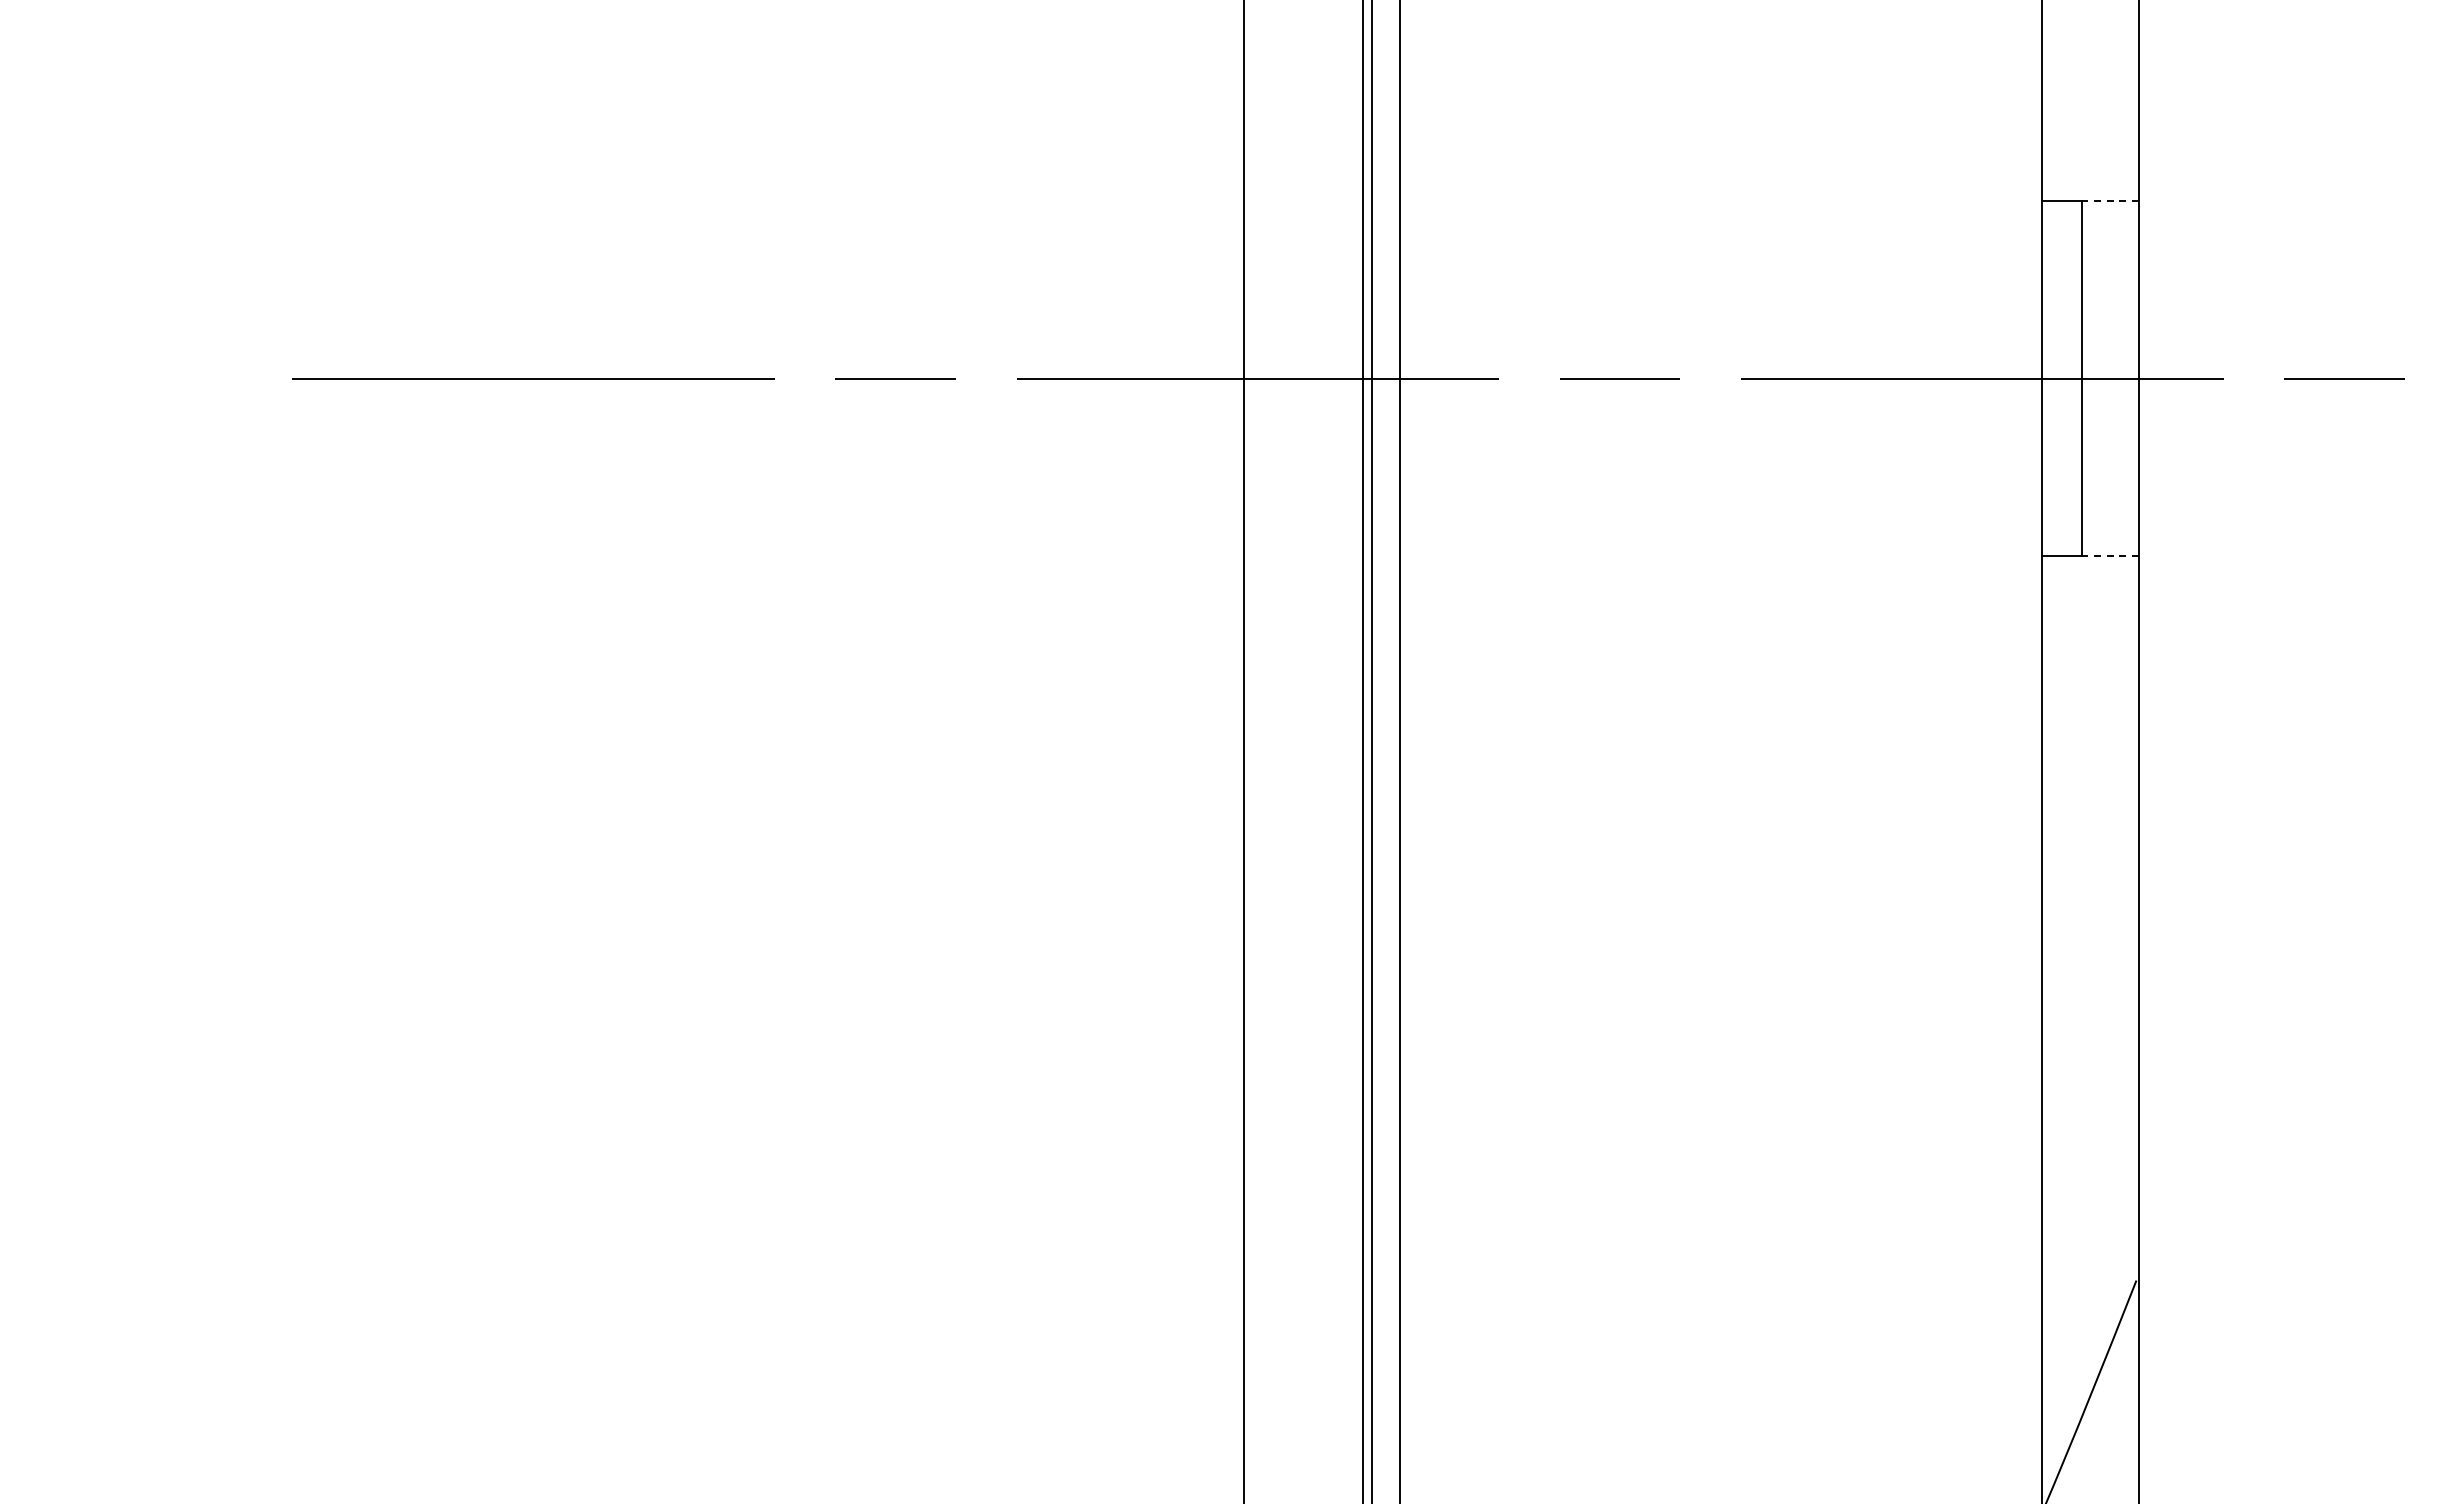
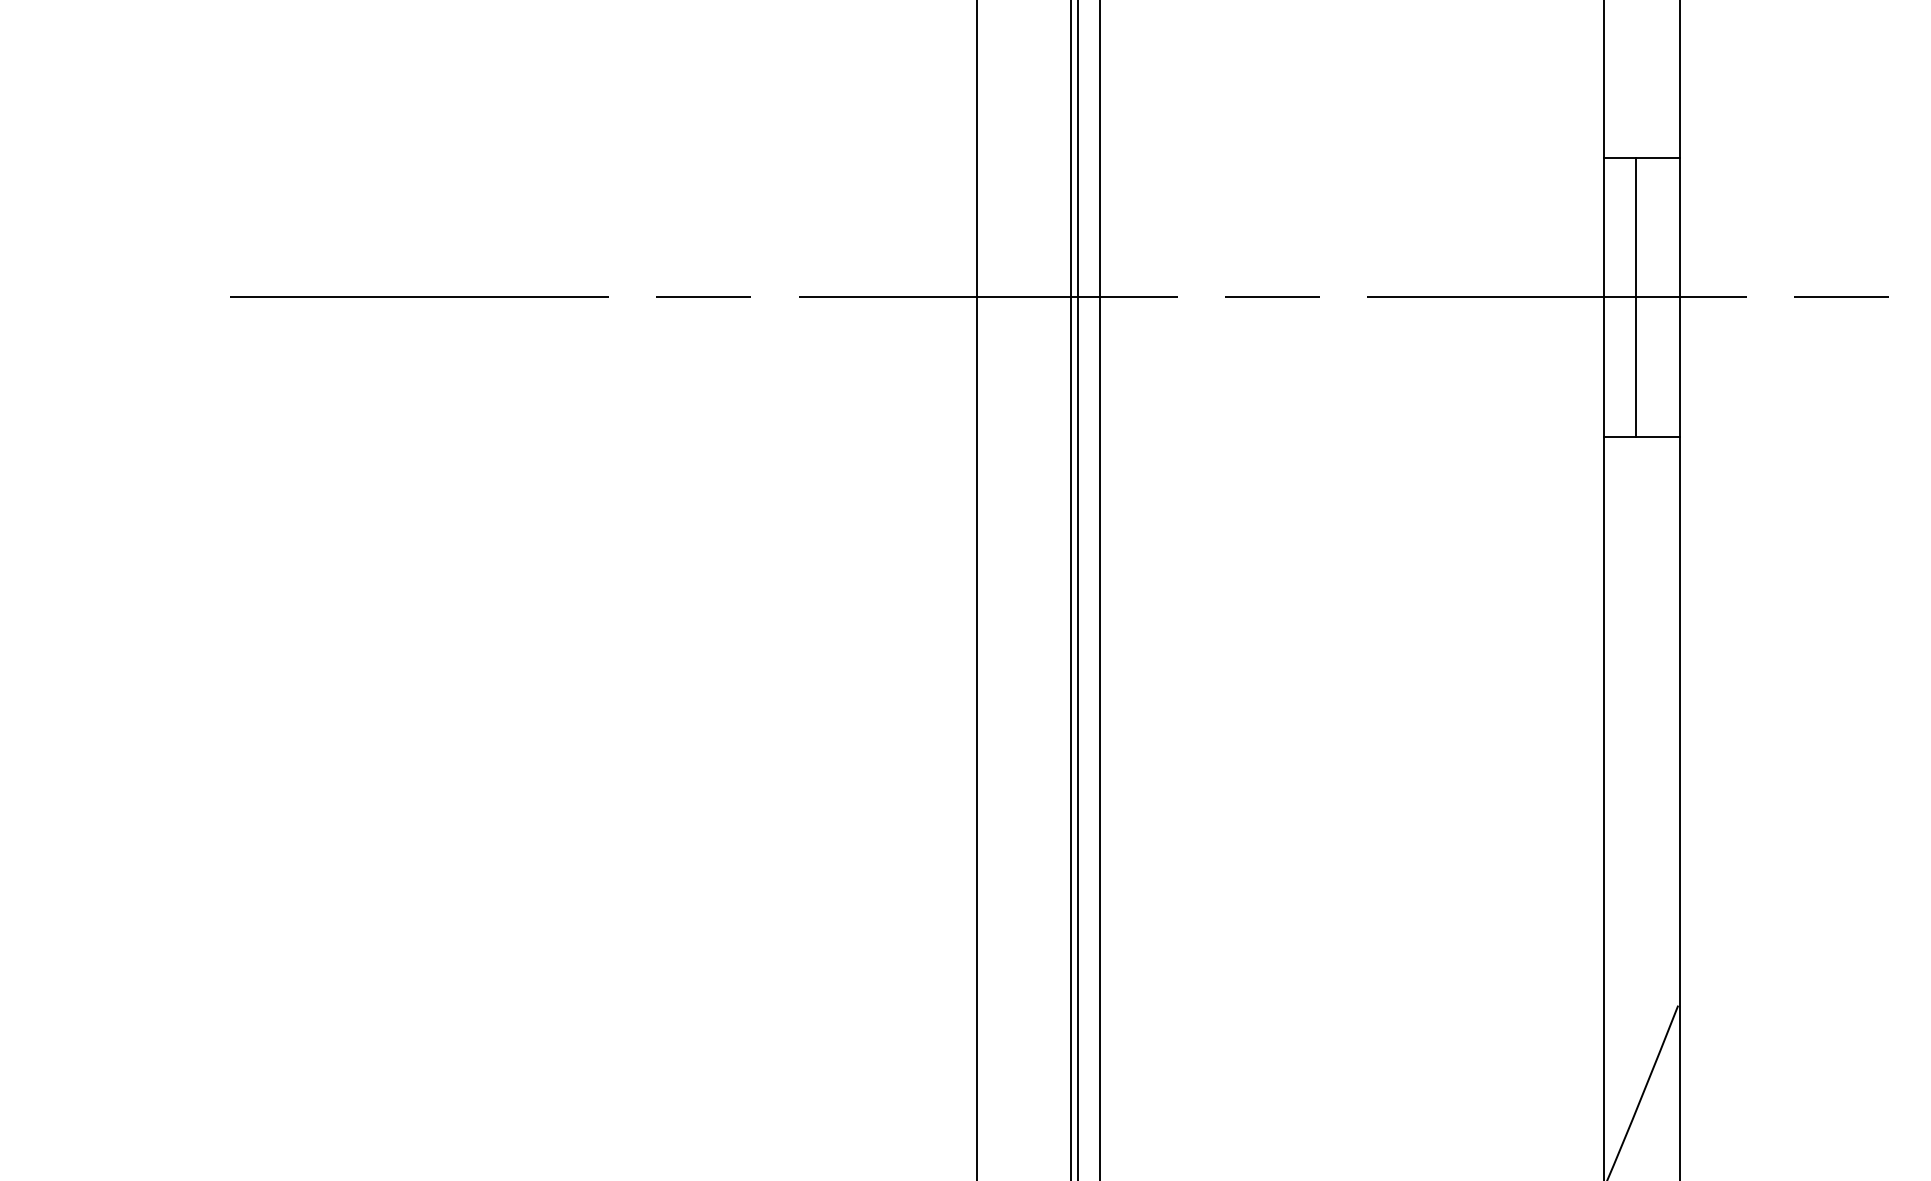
line: (2110, 201) -> (1657, 158), dashed -> solid
line: (2110, 556) -> (1657, 436), dashed -> solid

